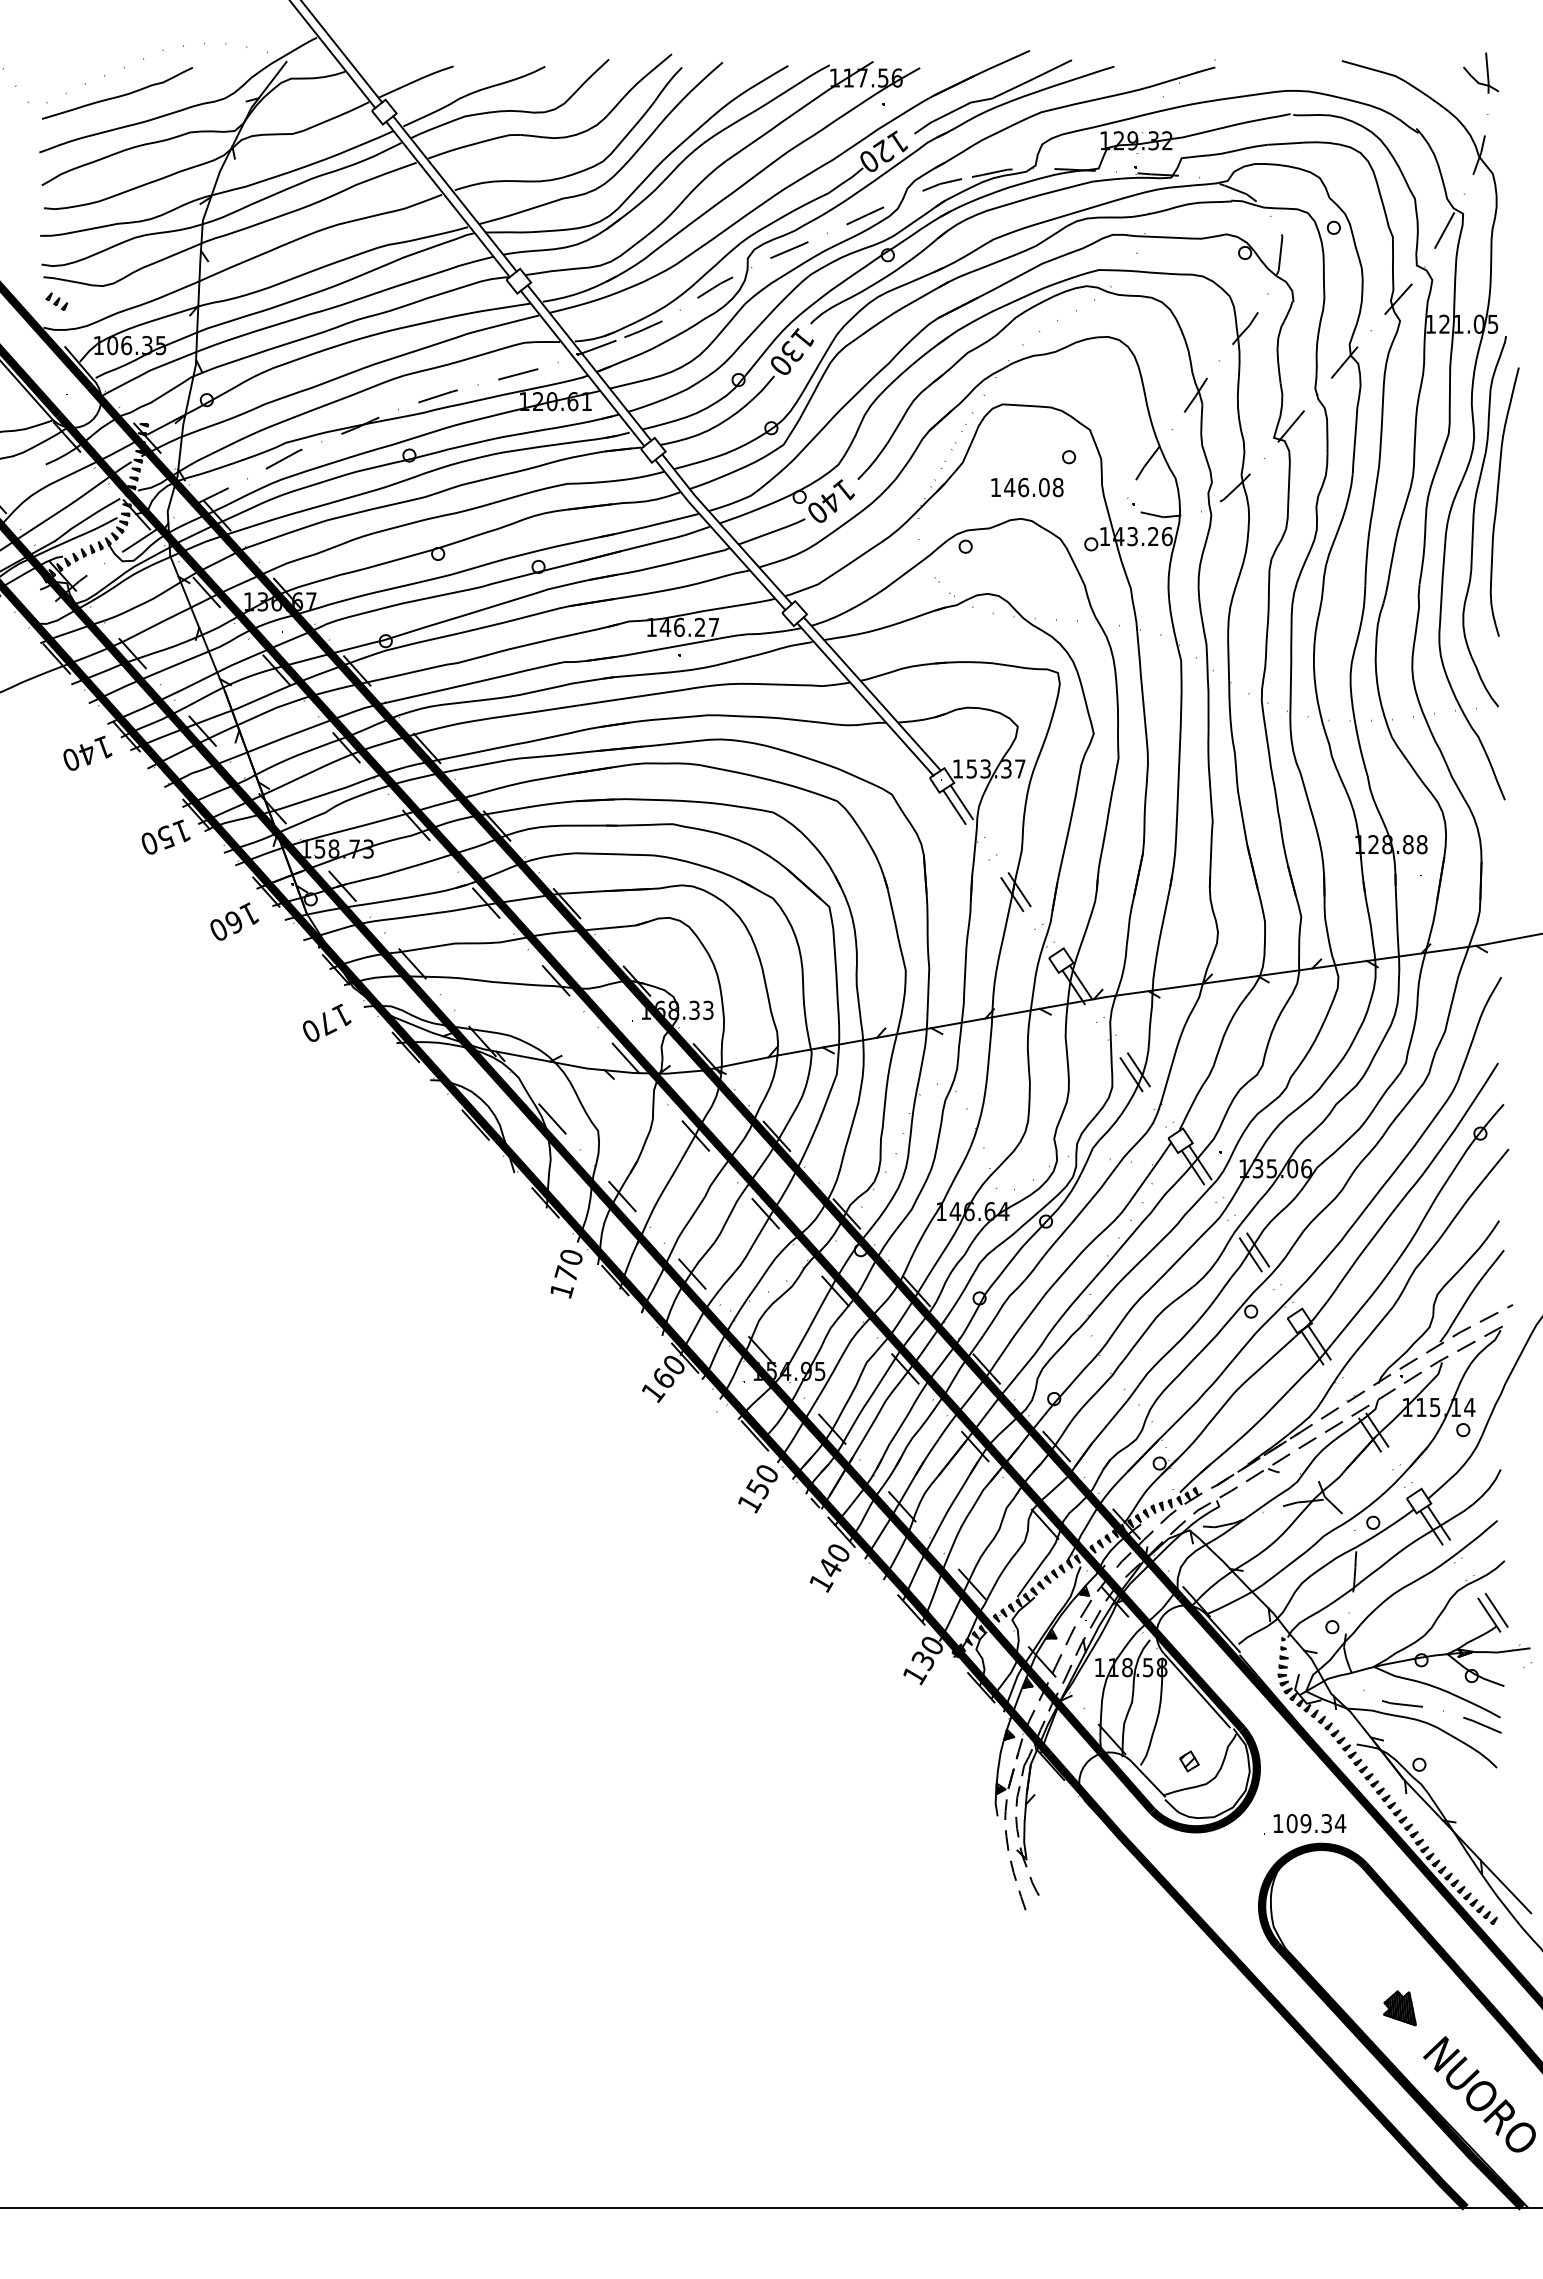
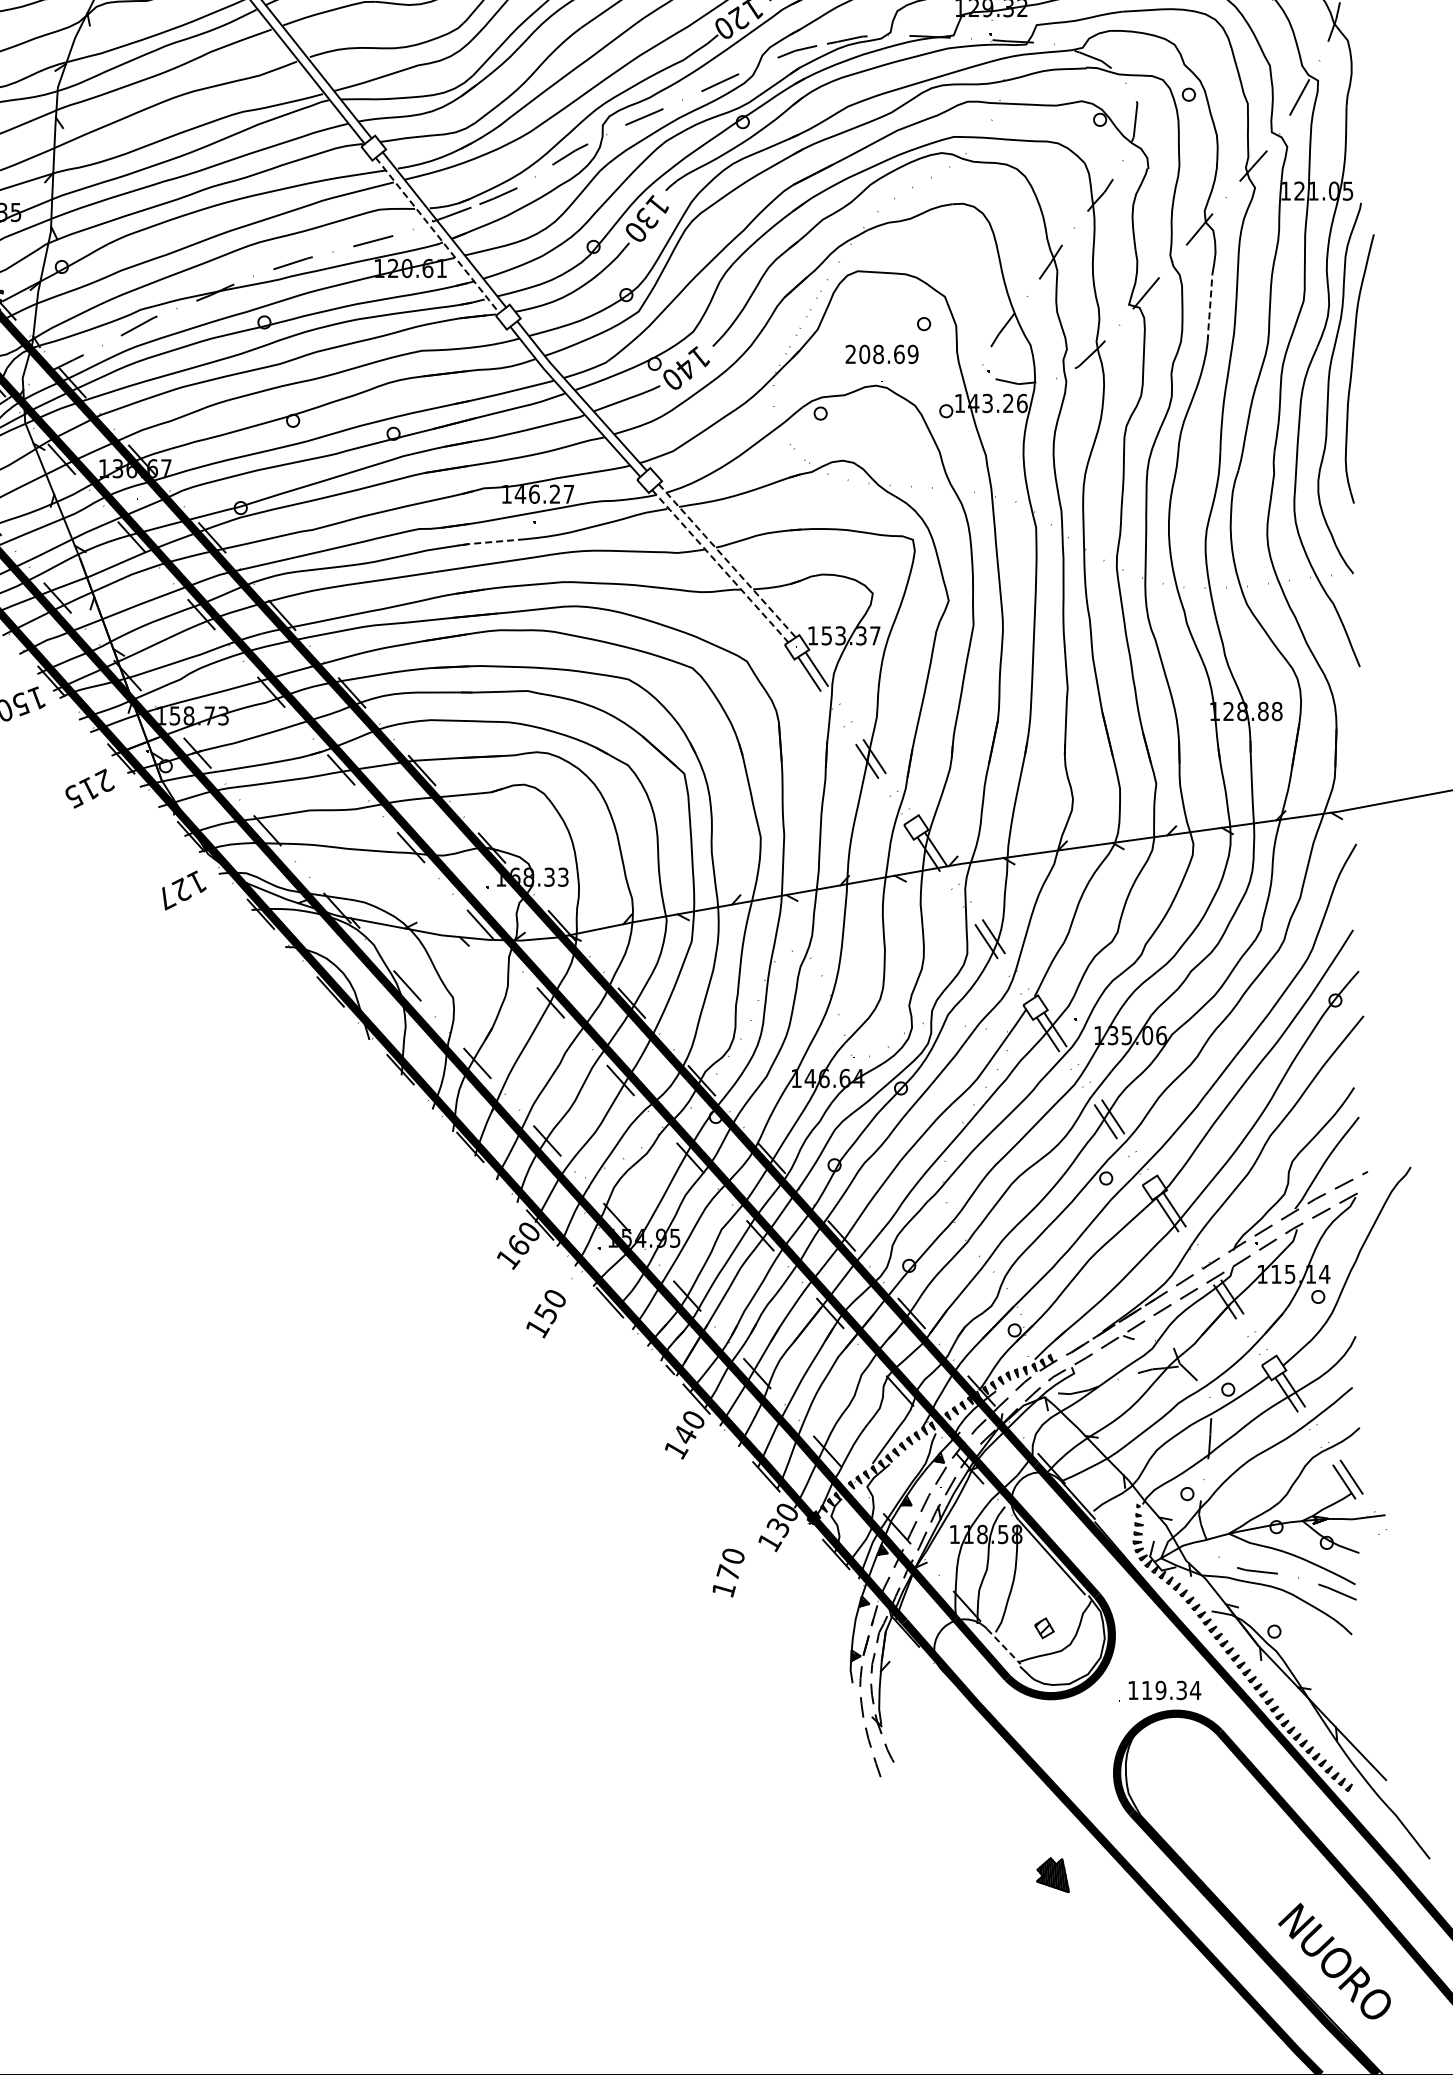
line: (582, 368) -> (437, 235), solid -> dashed
line: (1355, 440) -> (1210, 307), solid -> dashed
text: (1026, 487) -> (881, 354), 146.08 -> 208.69
line: (635, 675) -> (490, 542), solid -> dashed
line: (872, 694) -> (727, 561), solid -> dashed
line: (865, 699) -> (720, 566), solid -> dashed
text: (234, 921) -> (89, 788), 160 -> 215
text: (320, 1026) -> (175, 893), 170 -> 127
text: (566, 1274) -> (728, 1573), moved
text: (757, 1489) -> (545, 1314), moved
line: (1149, 1780) -> (1004, 1647), solid -> dashed
text: (1291, 1823) -> (1146, 1690), 109.34 -> 119.34
part: (1399, 2008) -> (1052, 1875), moved

